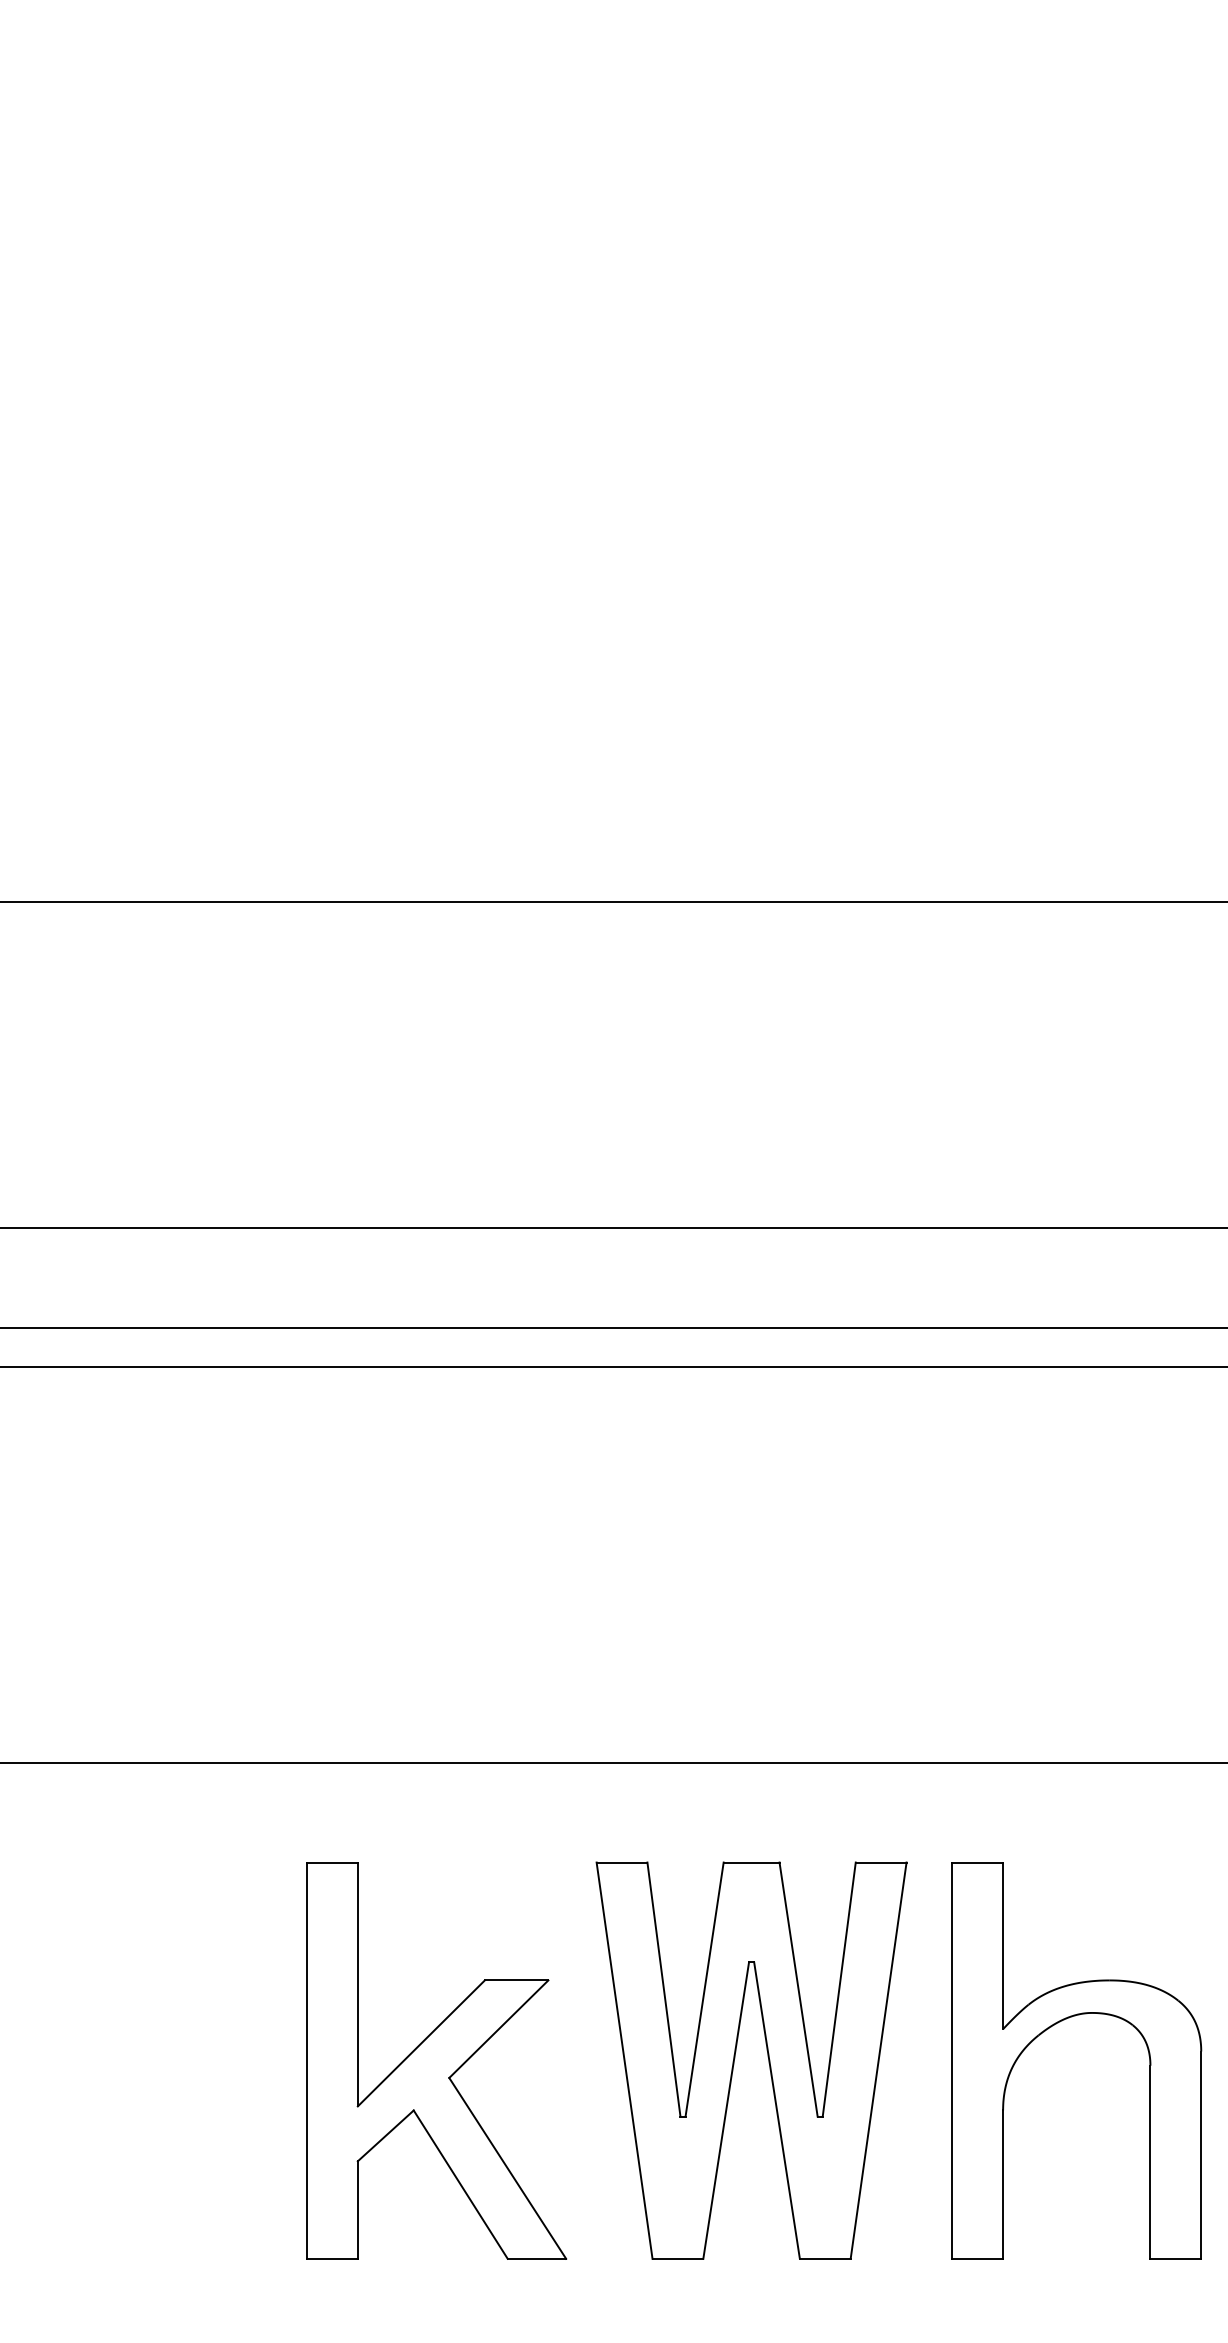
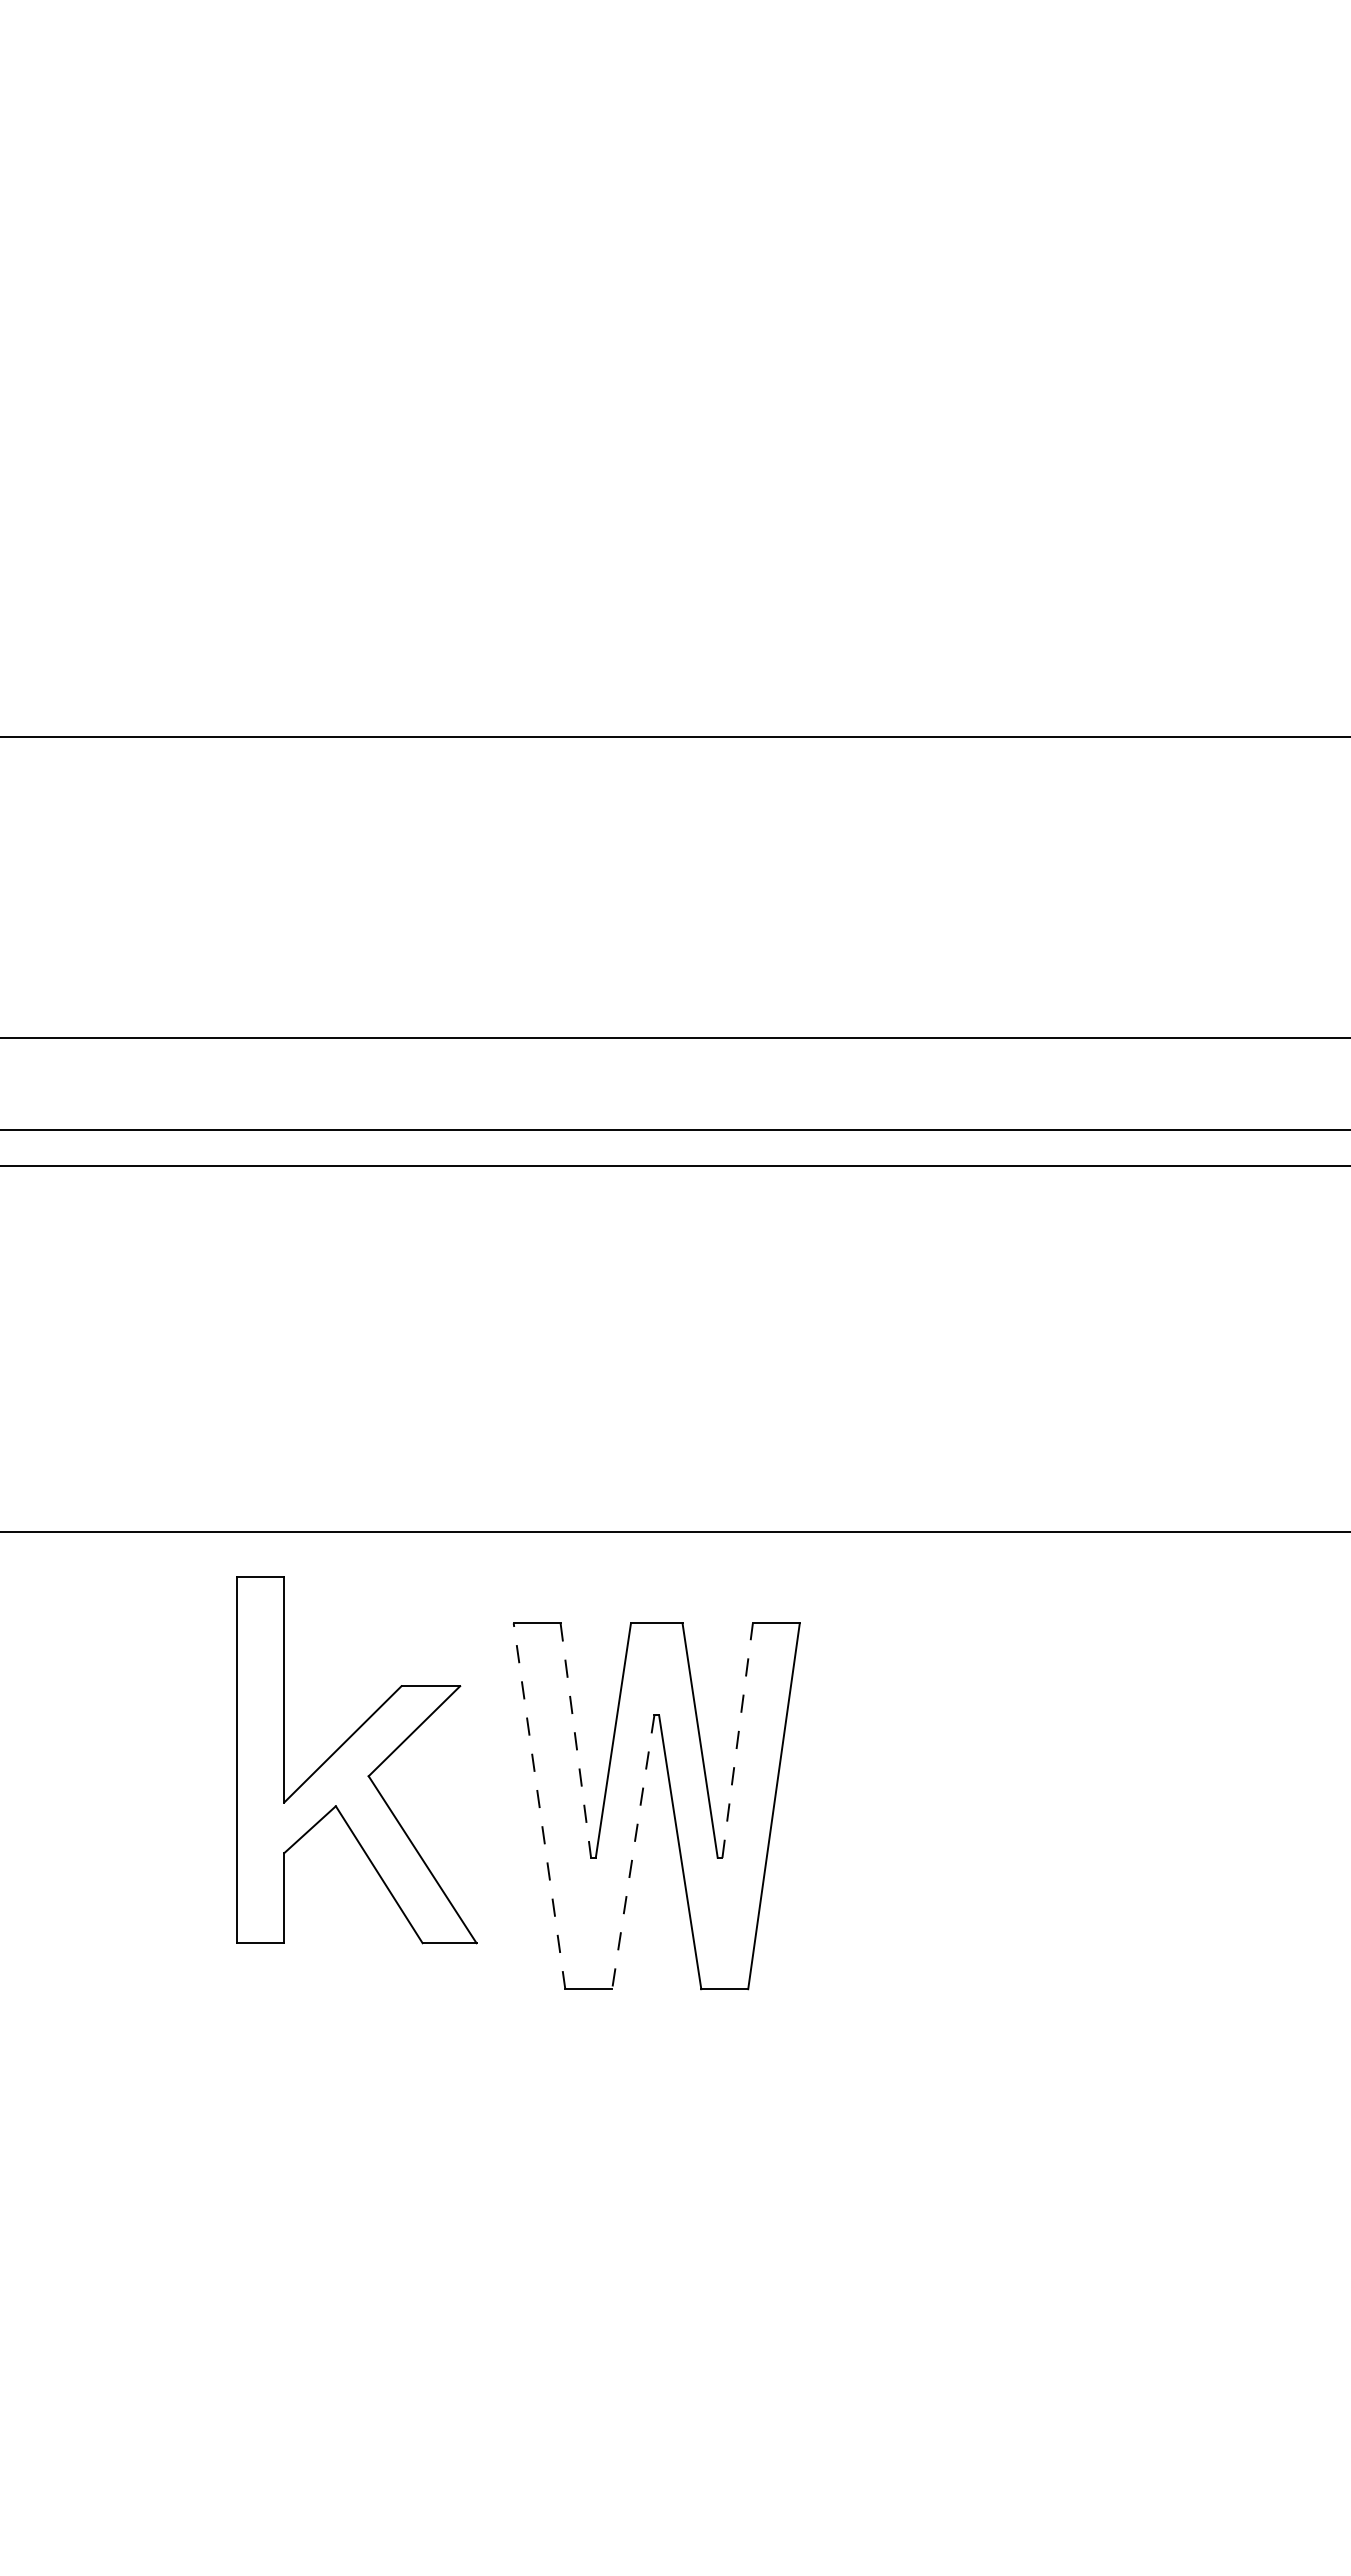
line: (839, 1989) -> (737, 1740), solid -> dashed
line: (663, 1990) -> (575, 1741), solid -> dashed
part: (1055, 2025) -> (937, 1773), removed
part: (436, 2060) -> (356, 1760), moved
line: (624, 2060) -> (539, 1806), solid -> dashed
line: (726, 2110) -> (633, 1852), solid -> dashed

